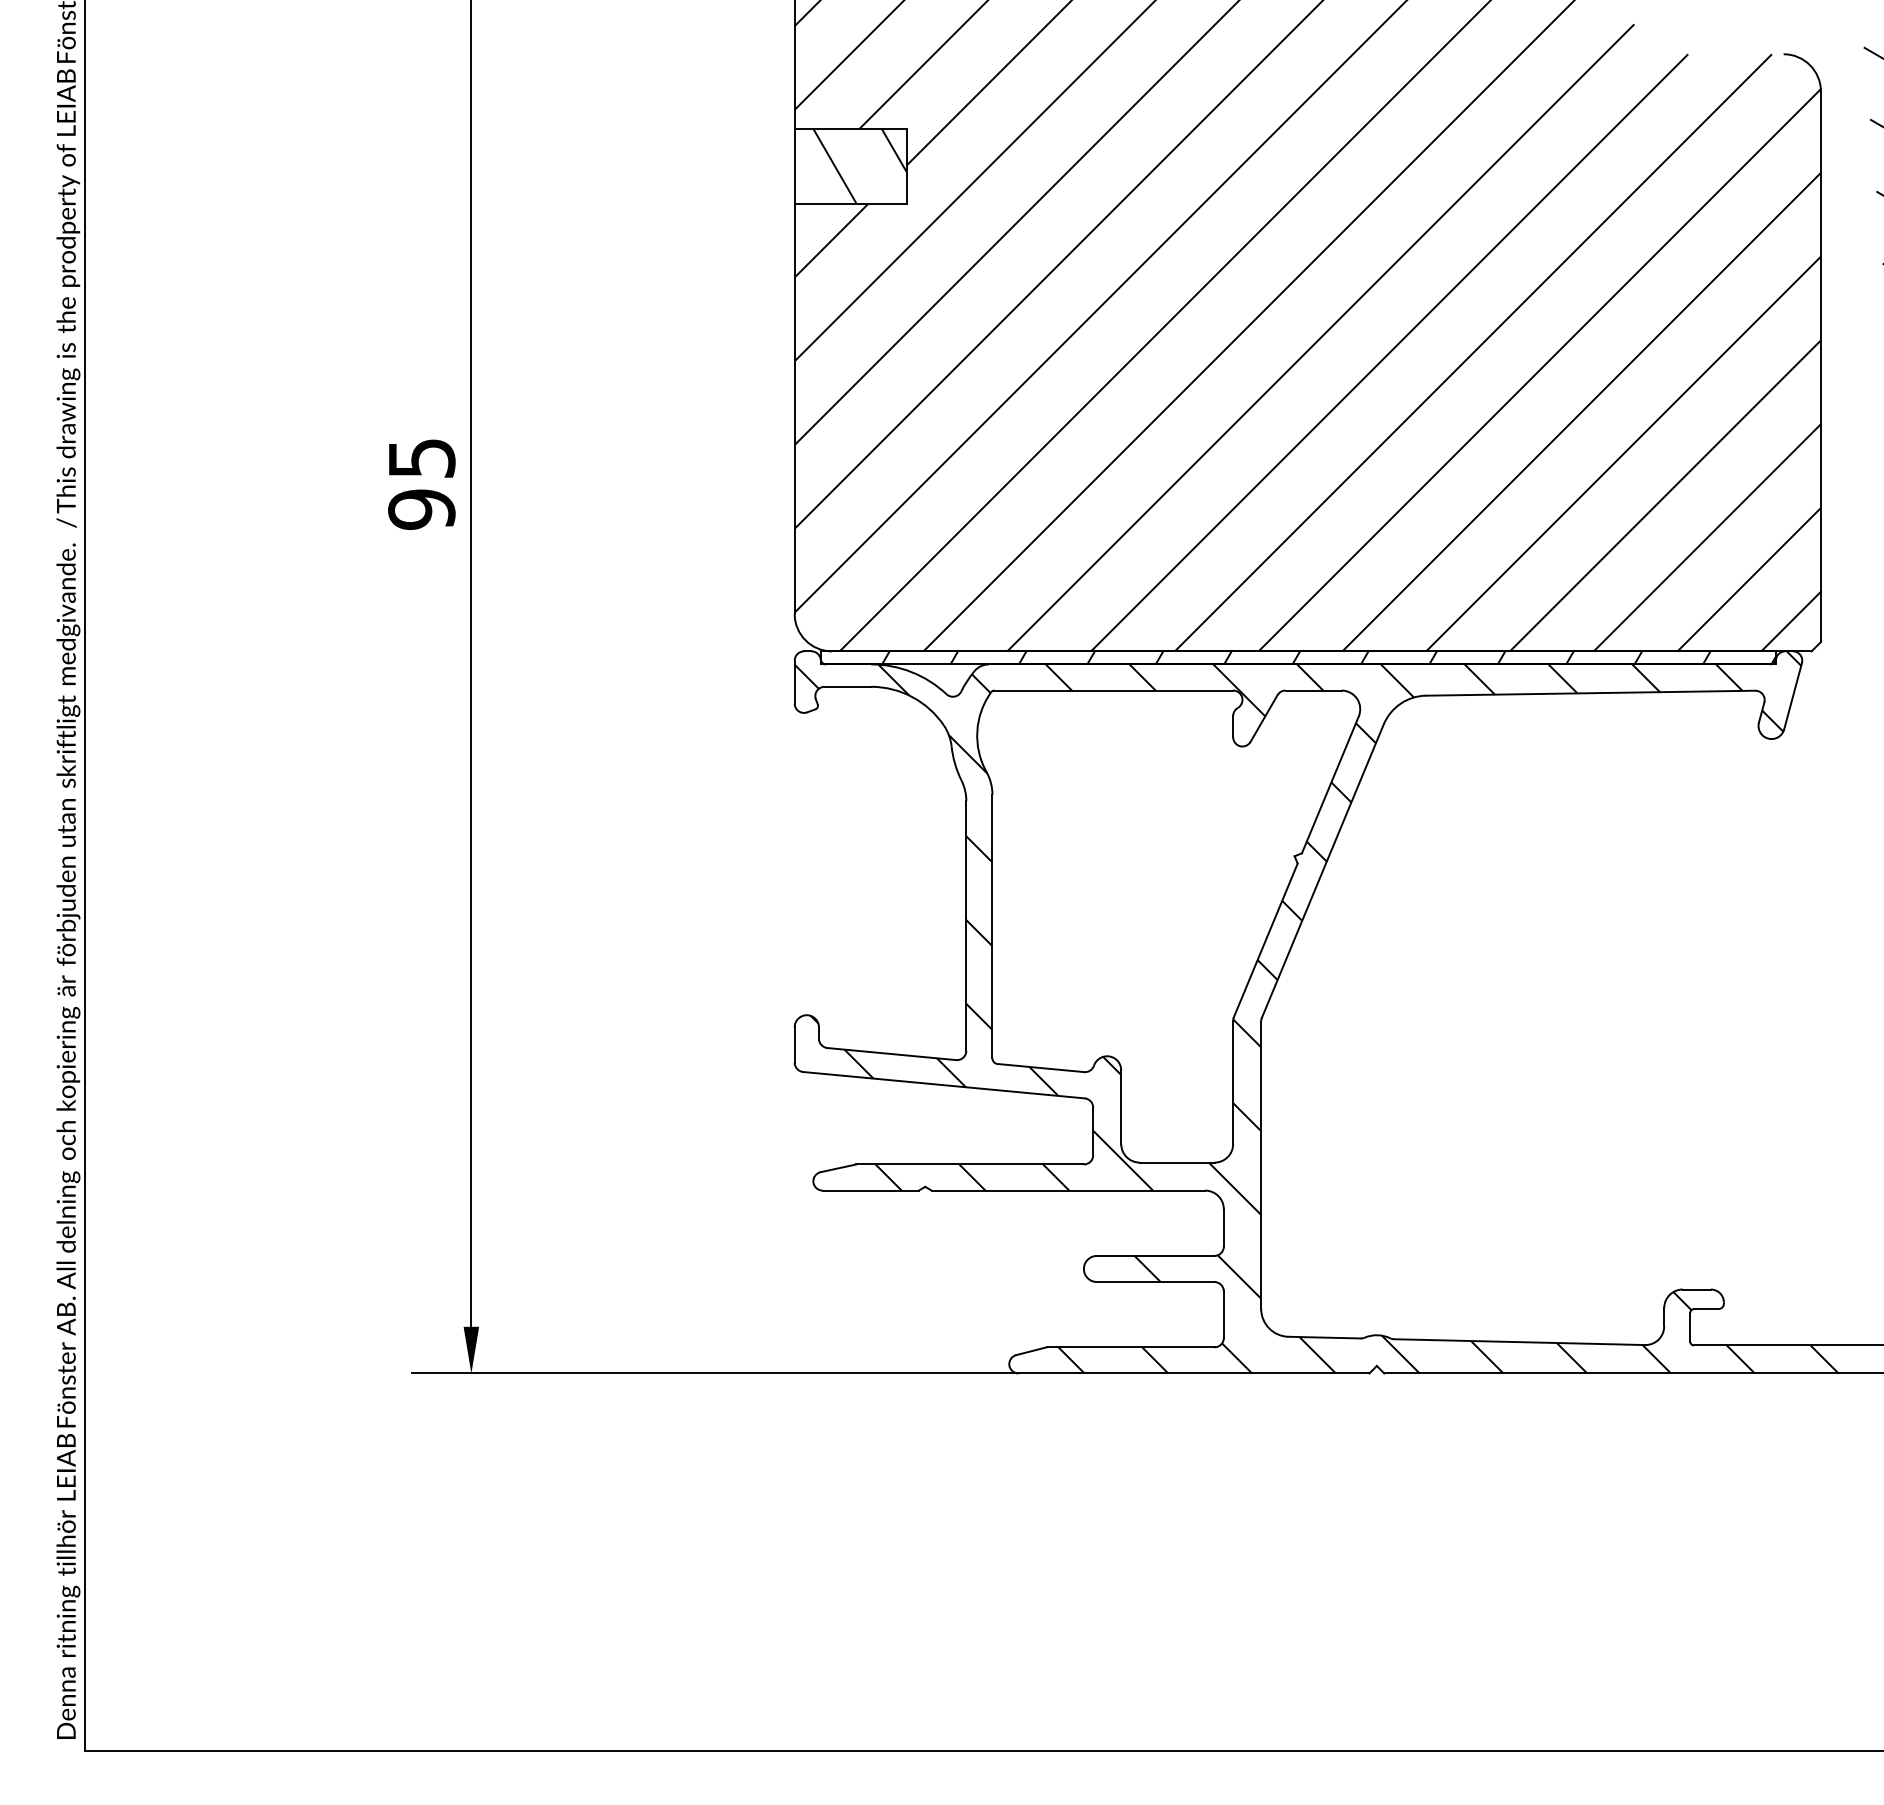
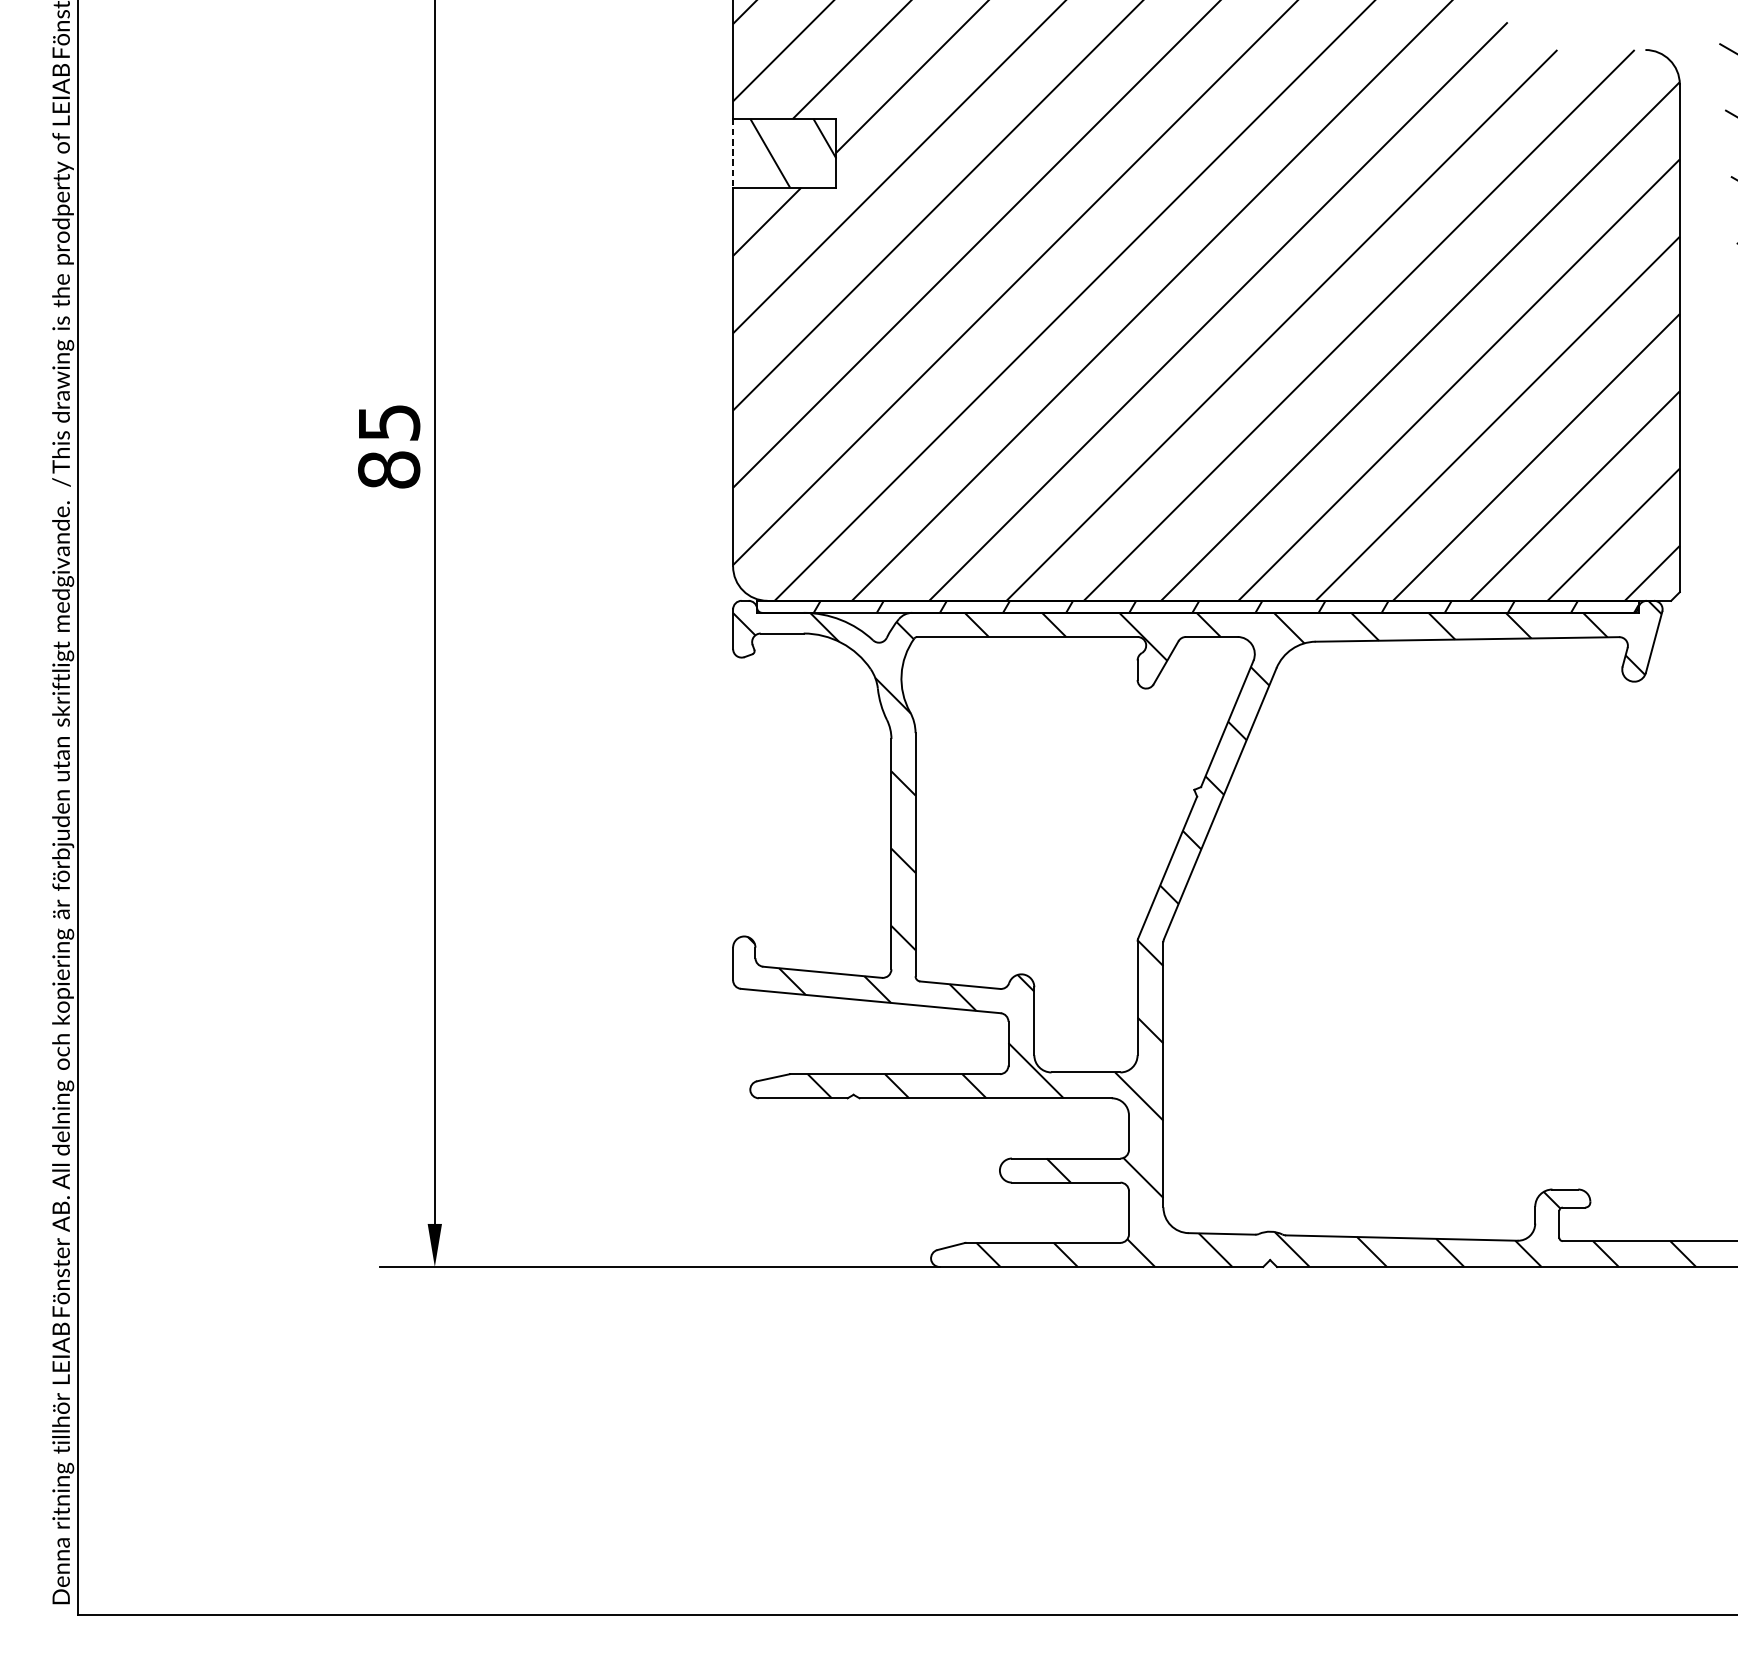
line: (794, 166) -> (732, 153), solid -> dashed
text: (421, 509) -> (388, 469), 95 -> 85

